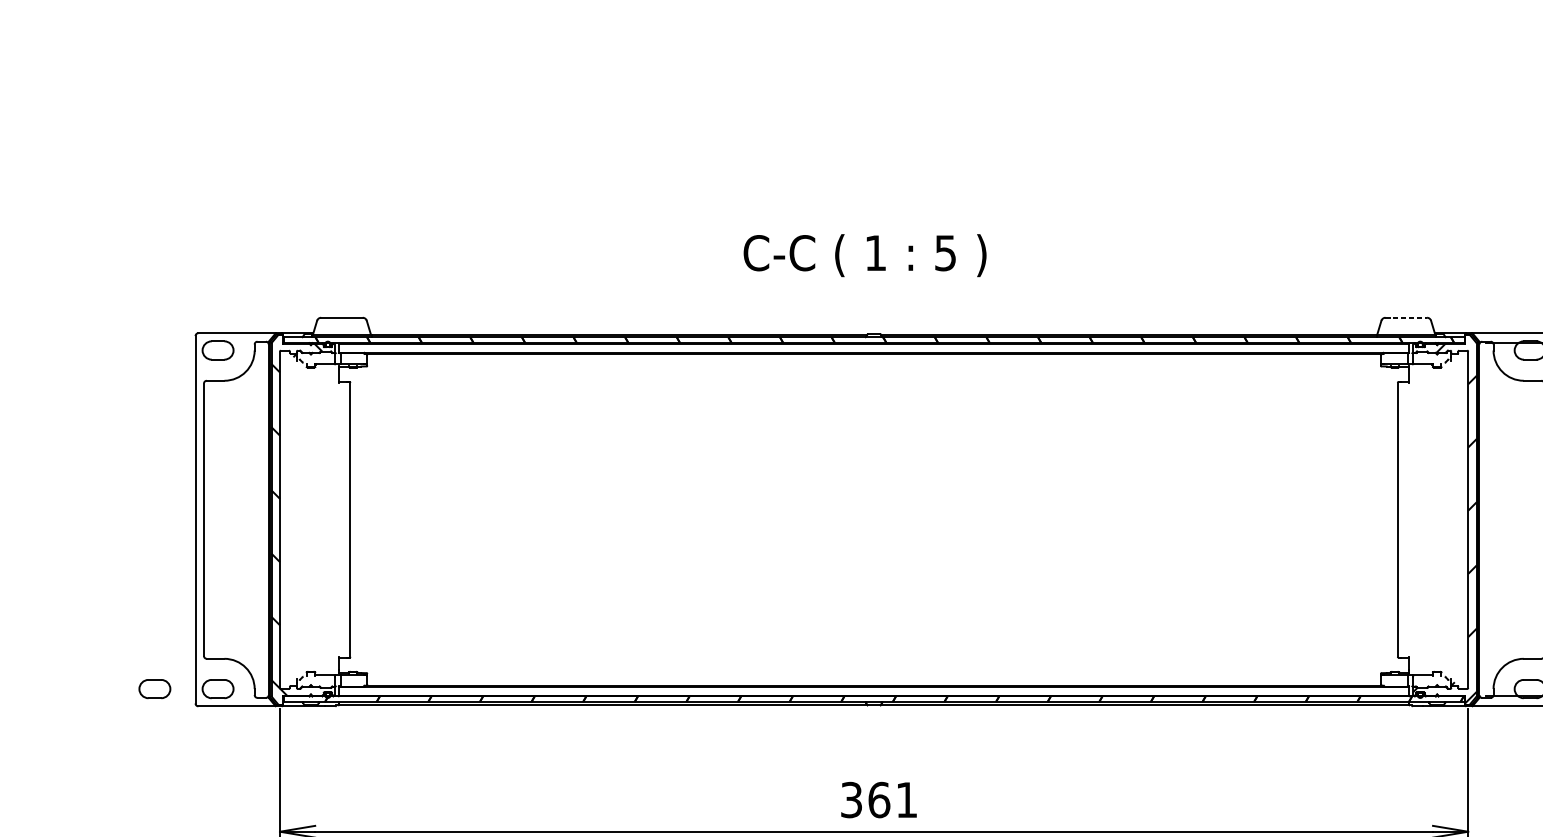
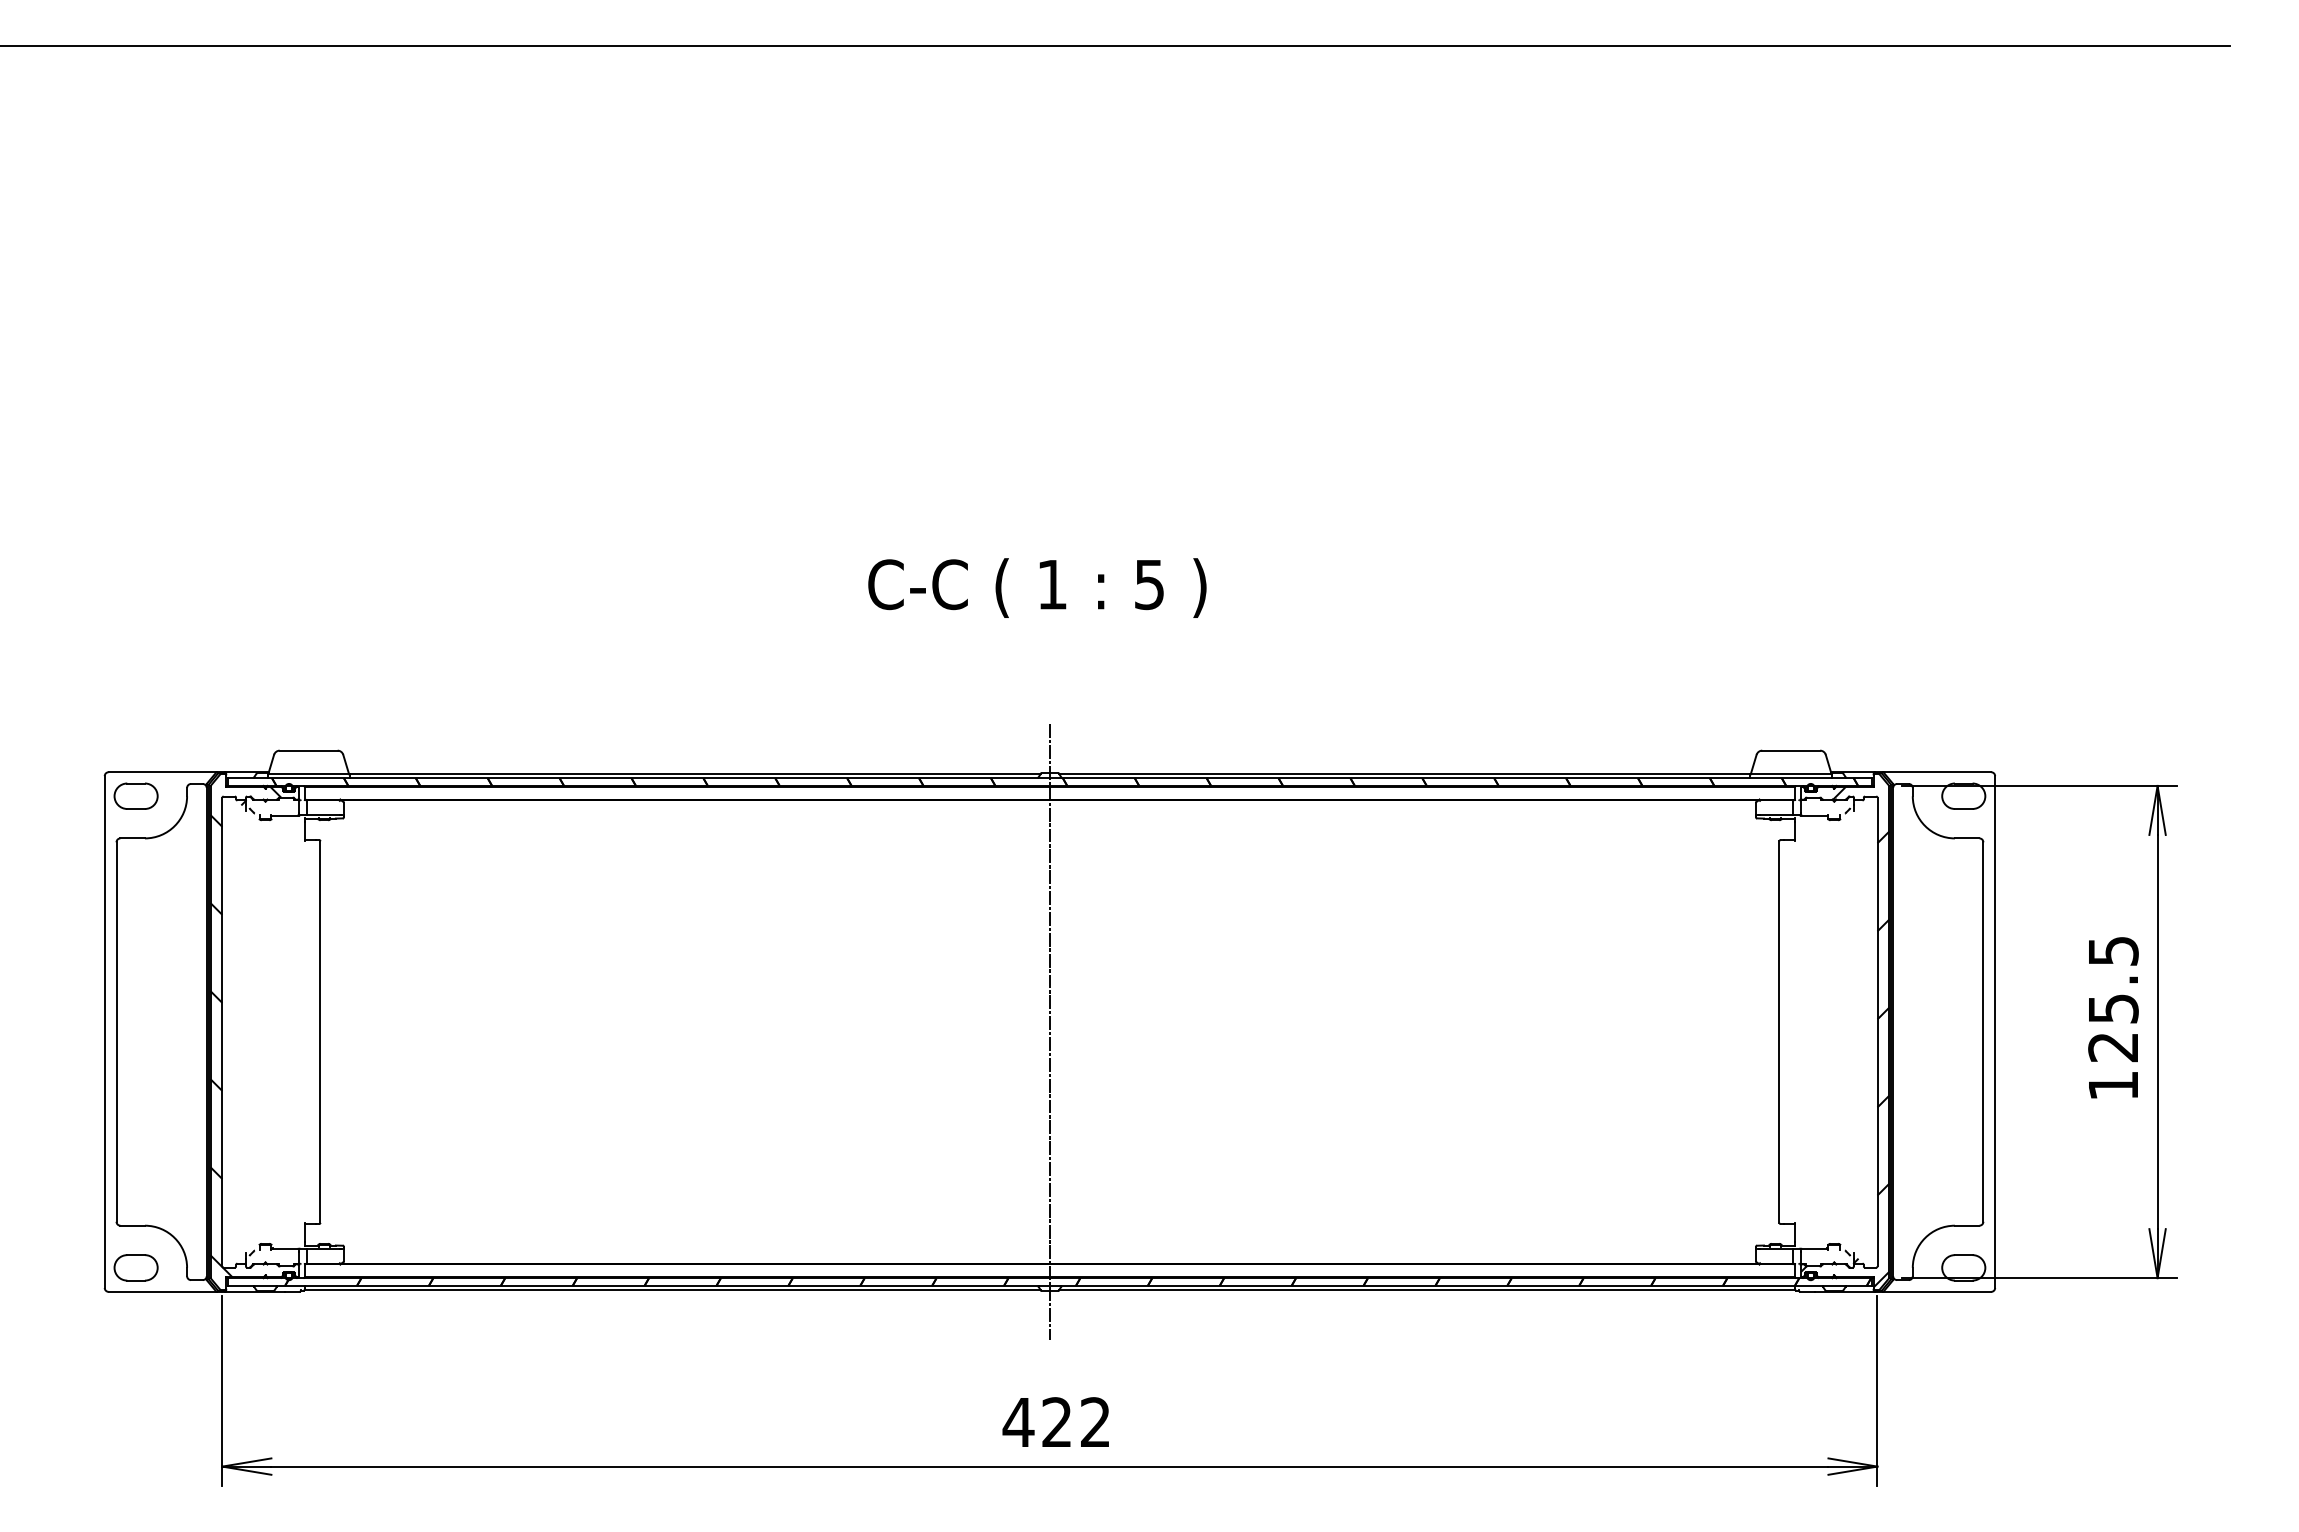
text: (865, 255) -> (1037, 587), moved
line: (1406, 317) -> (1791, 750), dashed -> solid
line: (873, 519) -> (1049, 1031), added
part: (154, 688) -> (47, 1267), removed
text: (878, 800) -> (1055, 1422), 361 -> 422

